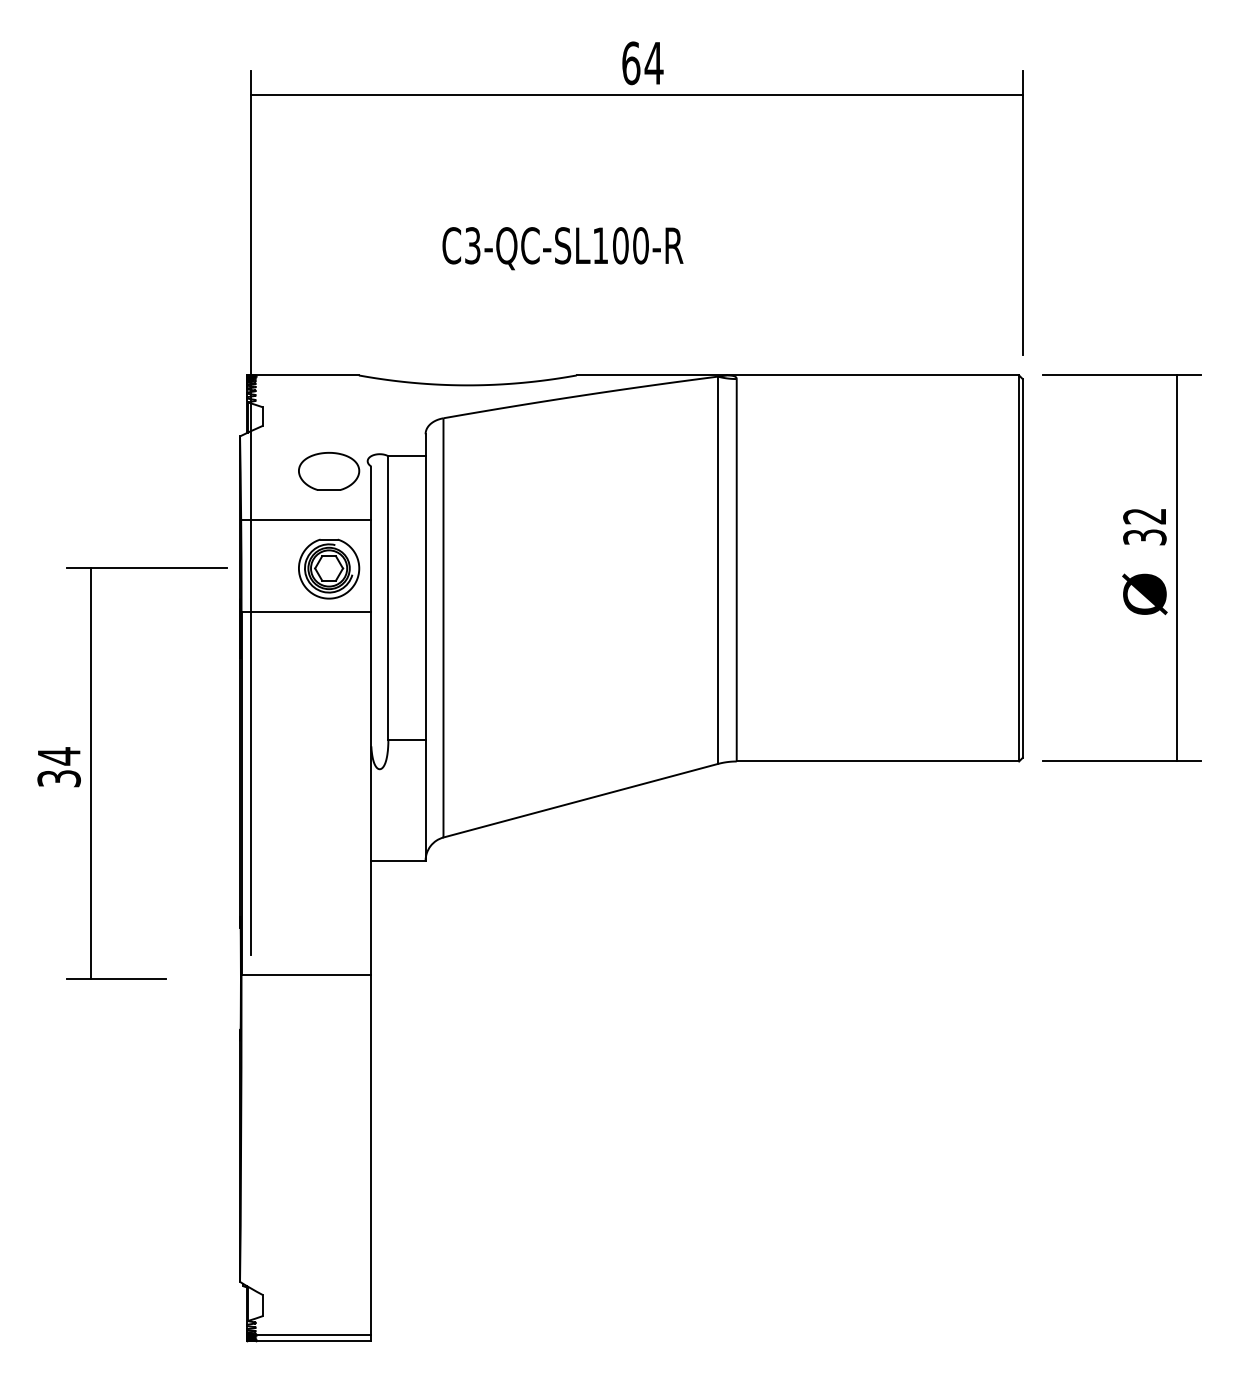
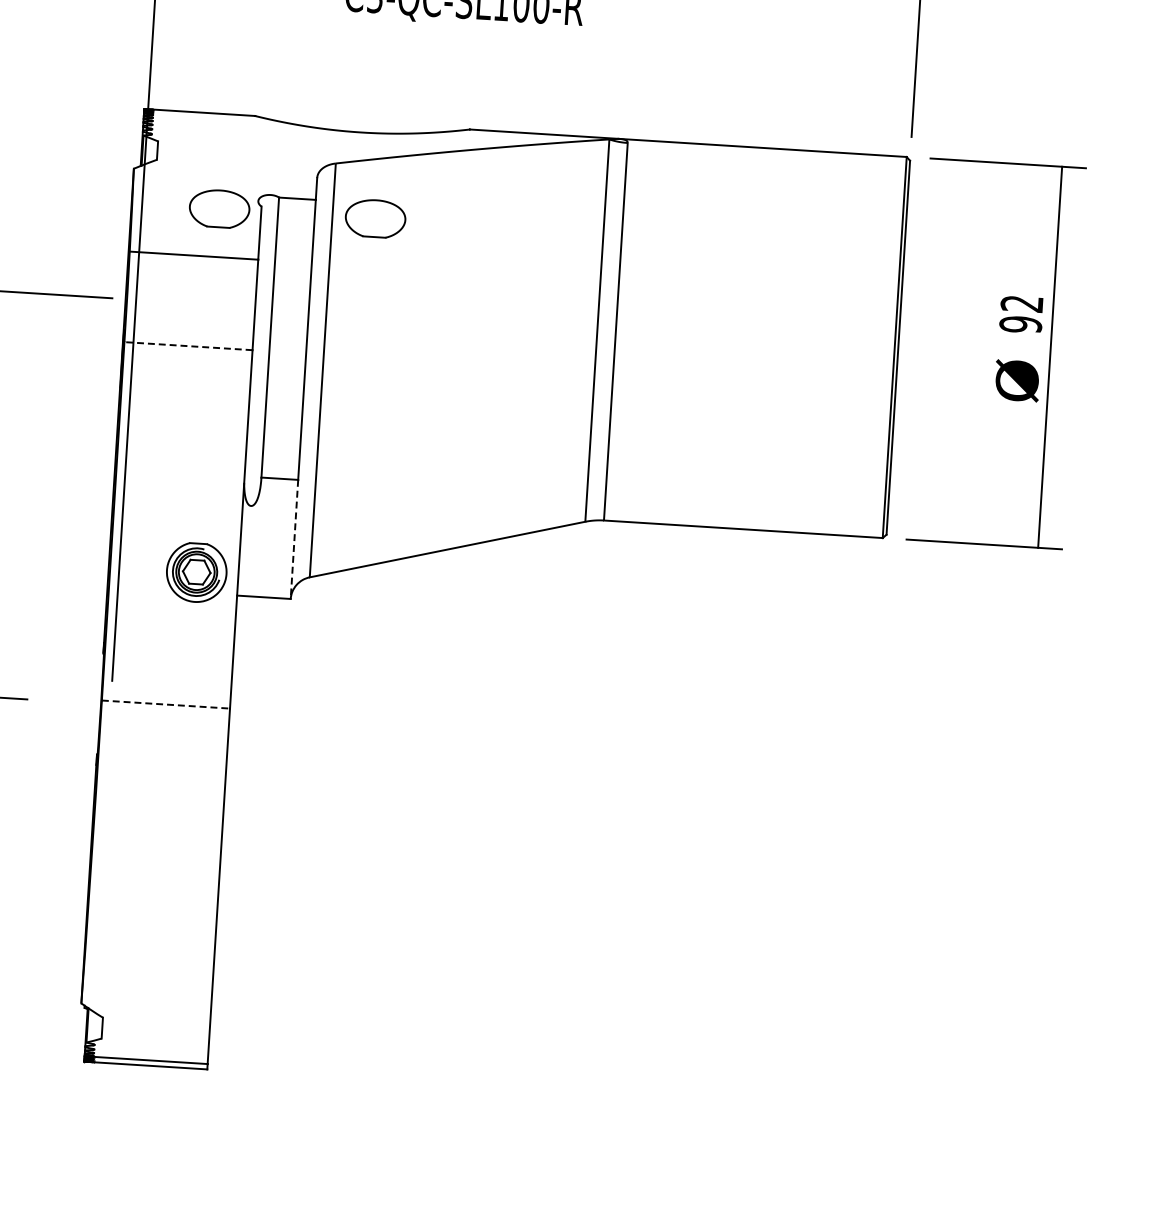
part: (487, 471) -> (375, 218), added
text: (1144, 537) -> (1020, 324), 32 -> 92
part: (329, 568) -> (197, 572), moved
line: (306, 611) -> (188, 345), solid -> dashed
line: (425, 800) -> (294, 539), solid -> dashed
line: (306, 975) -> (165, 705), solid -> dashed

